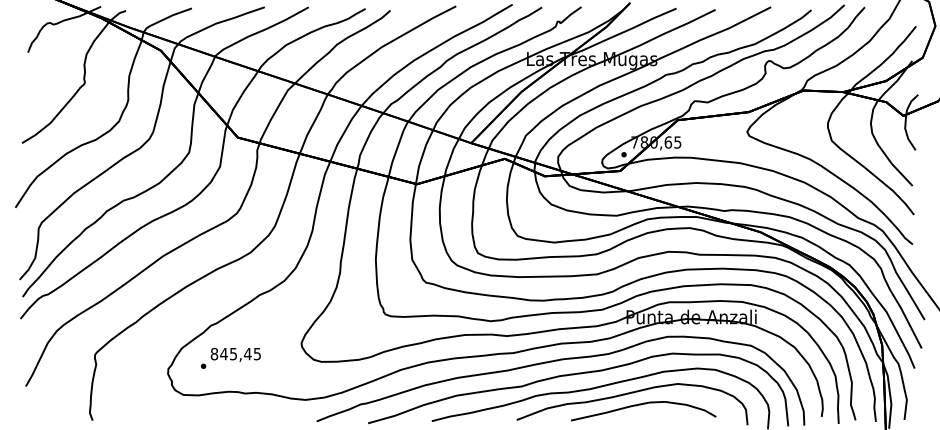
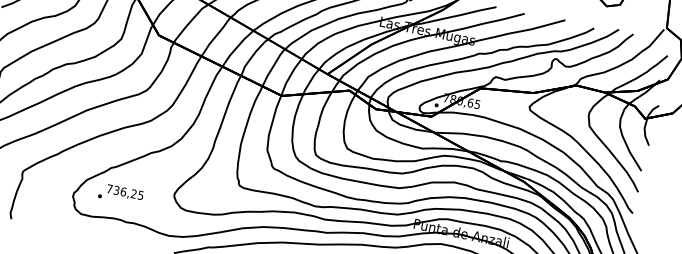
text: (230, 353) -> (121, 191), 845,45 -> 736,25

